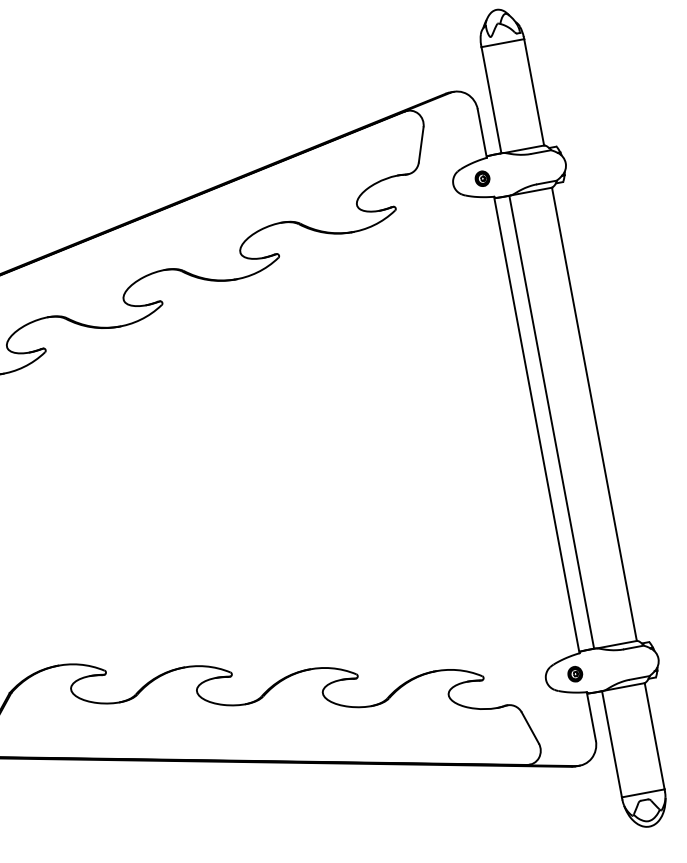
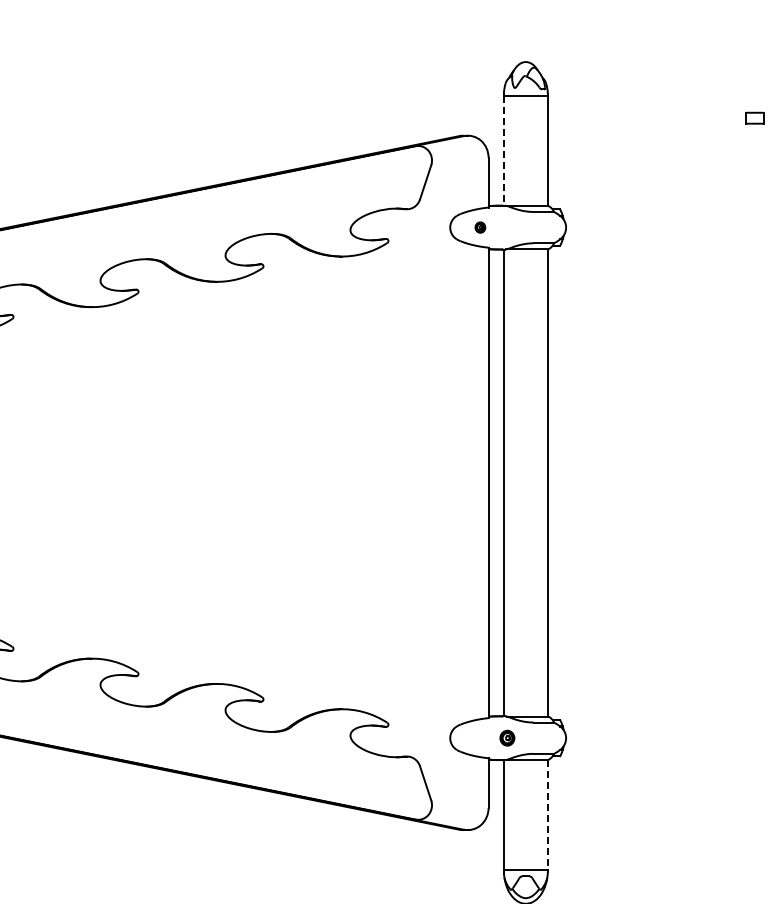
line: (491, 100) -> (503, 151), solid -> dashed
part: (482, 178) -> (480, 227), size x0.7
part: (575, 673) -> (507, 737), moved
line: (654, 736) -> (547, 814), solid -> dashed

